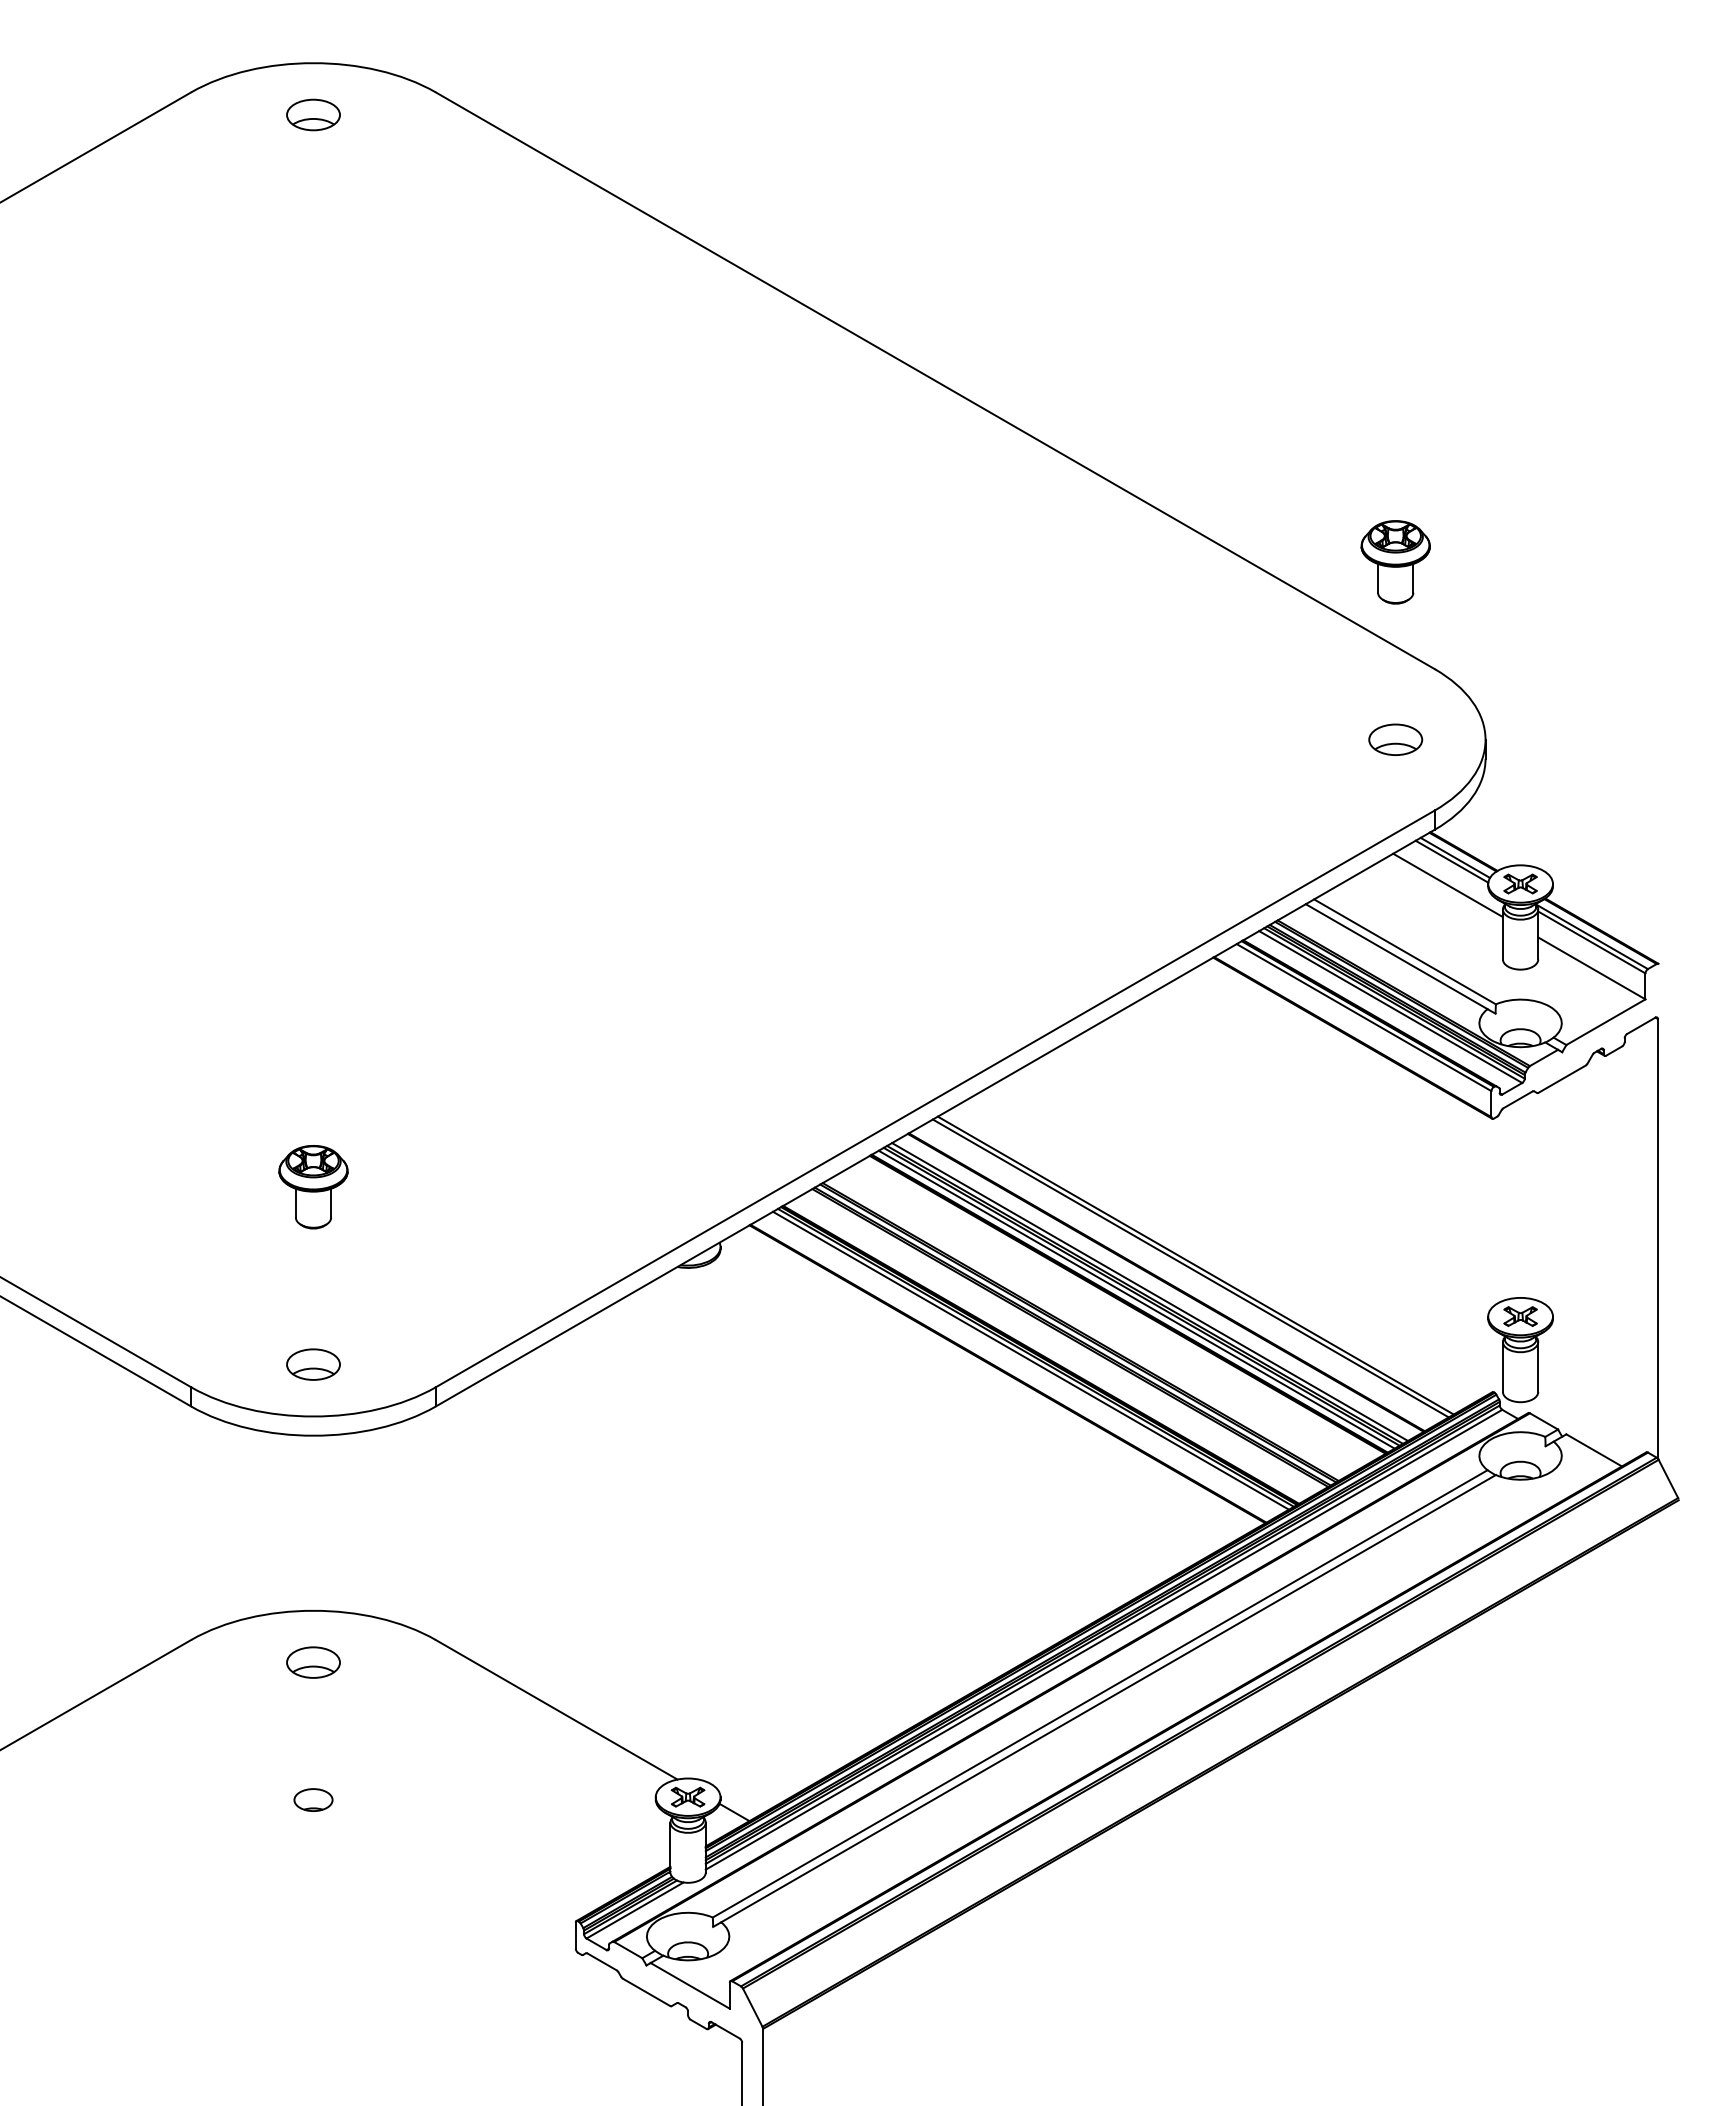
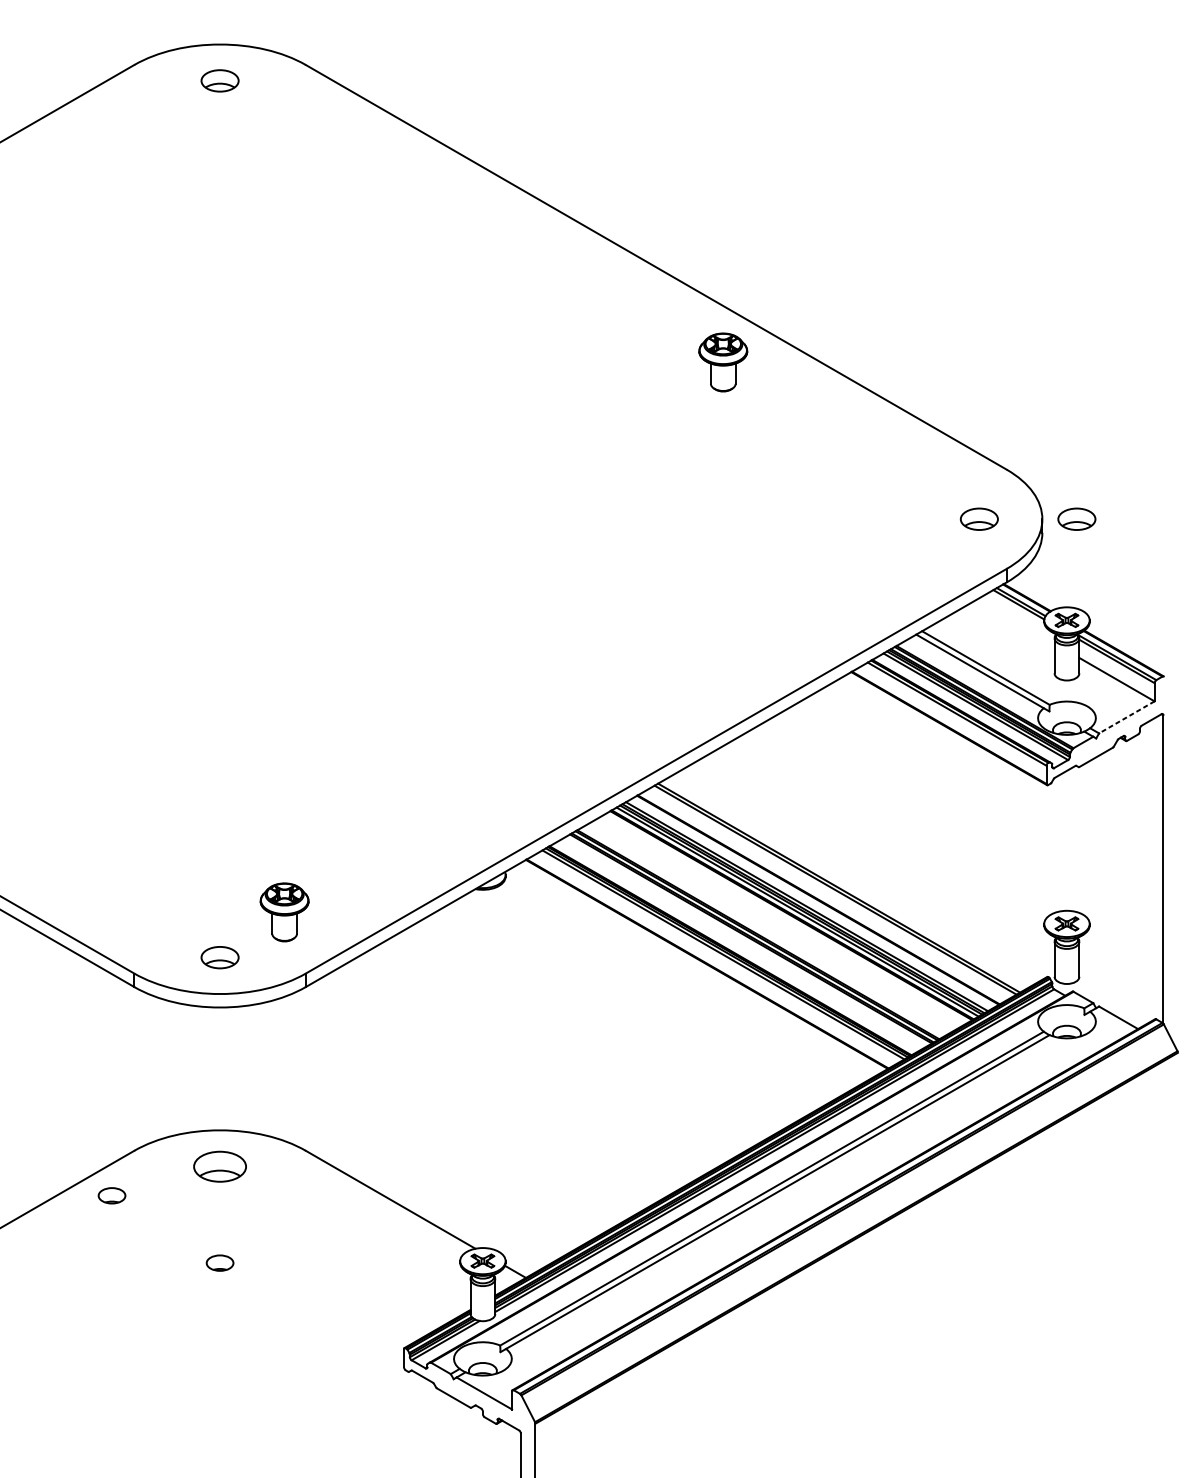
part: (1395, 562) -> (723, 362), moved
part: (1534, 739) -> (1076, 519), added
line: (1447, 885) -> (1015, 621), removed
line: (1605, 1022) -> (1126, 717), solid -> dashed
part: (313, 1187) -> (284, 912), moved
part: (313, 1662) -> (220, 1166), size x1.4
part: (159, 1703) -> (112, 1195), added

